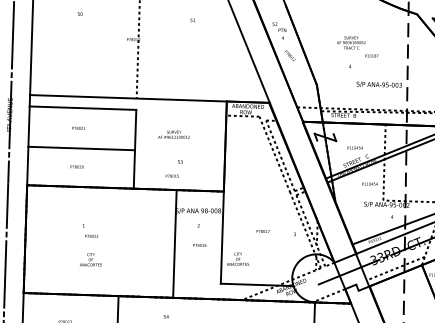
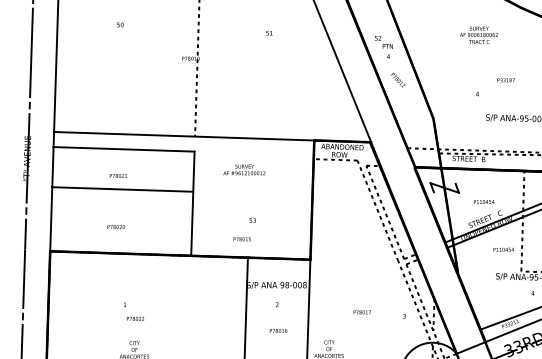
text: (351, 42) -> (479, 34), moved
text: (173, 134) -> (243, 169), moved
line: (81, 148) -> (122, 189), moved

